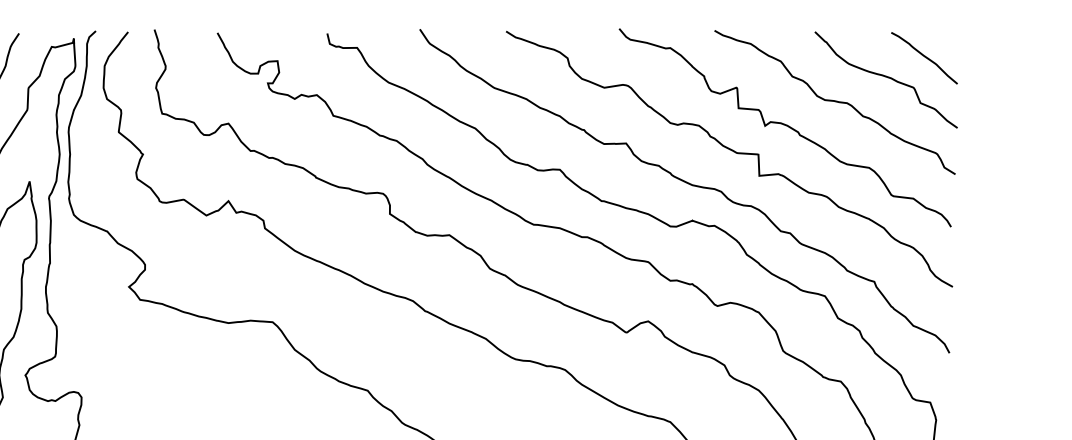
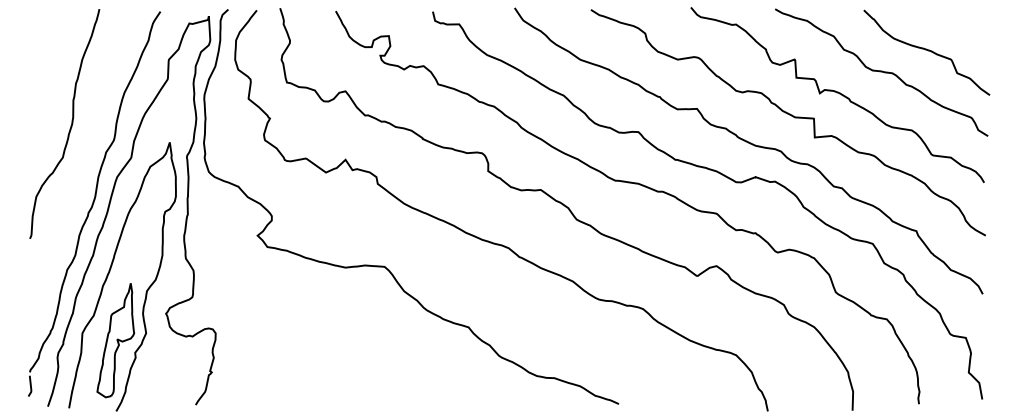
curve: (924, 57) -> (960, 32), removed

